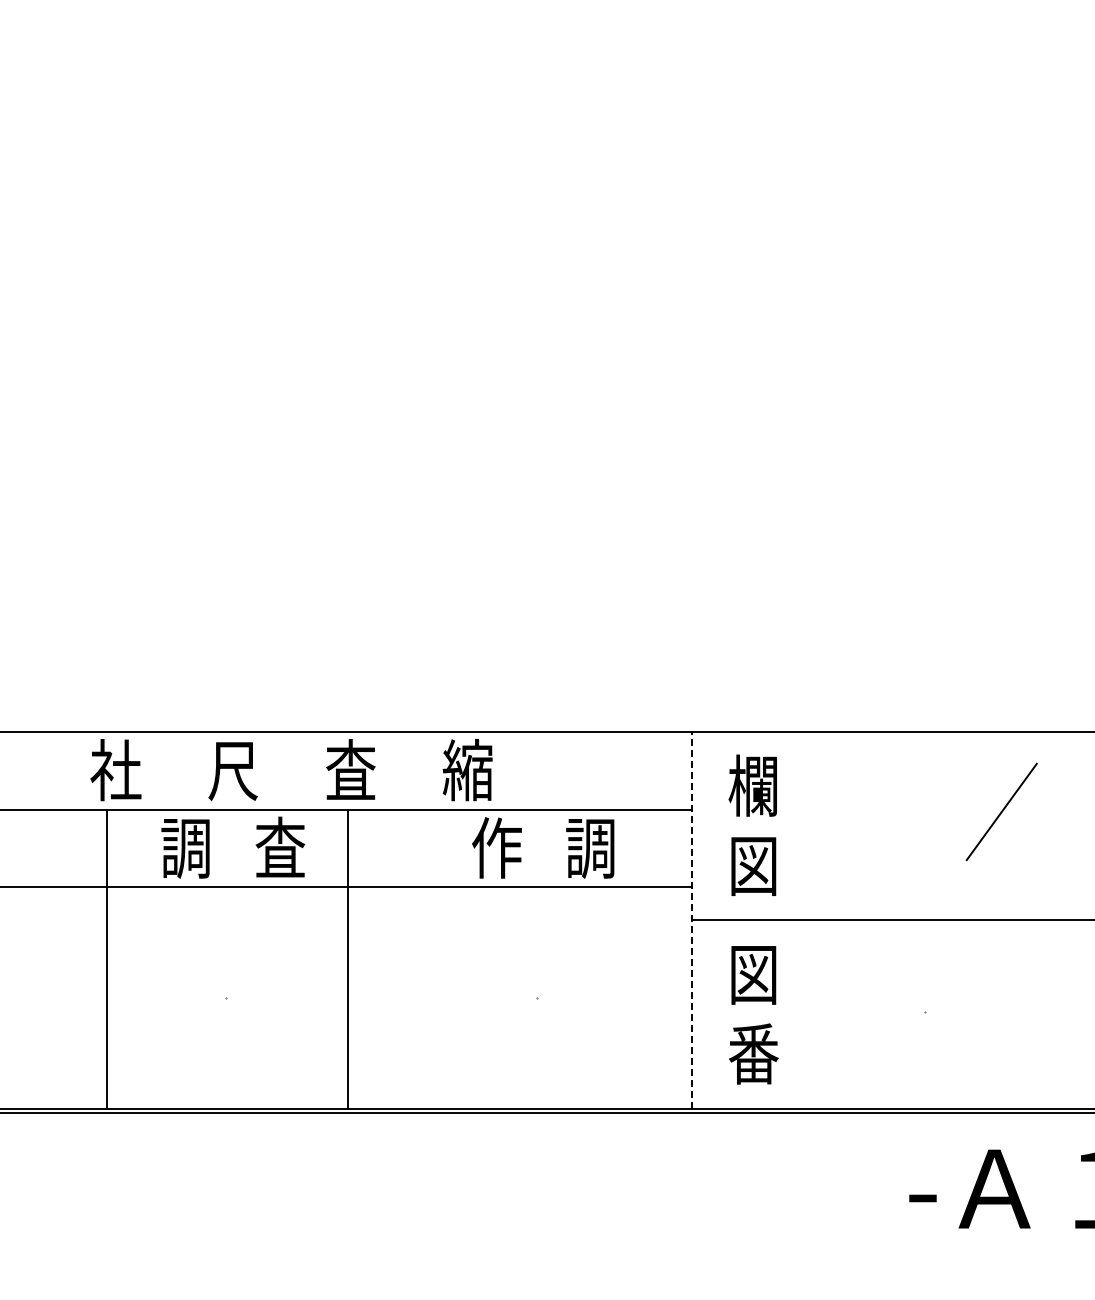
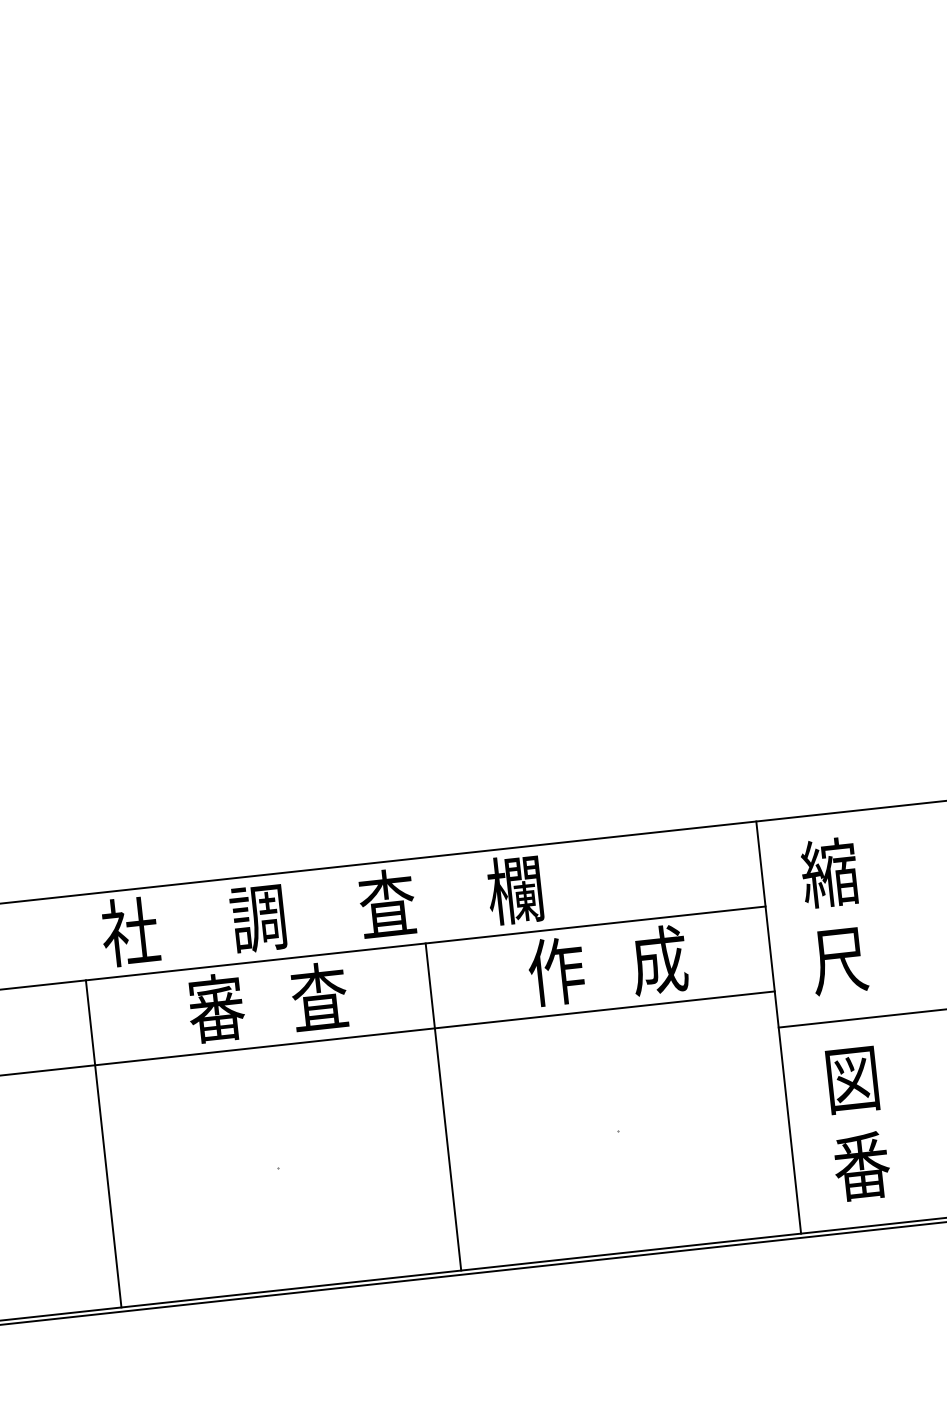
text: (467, 770) -> (515, 890), 縮 -> 欄
text: (232, 771) -> (258, 919), 尺 -> 調
text: (753, 785) -> (829, 872), 欄 -> 縮
text: (186, 847) -> (216, 1007), 調 -> 審
text: (590, 847) -> (658, 959), 調 -> 成
text: (753, 866) -> (839, 961), 図 -> 尺
line: (692, 919) -> (778, 1026), dashed -> solid
line: (107, 958) -> (104, 1143), moved
line: (347, 958) -> (443, 1106), moved

